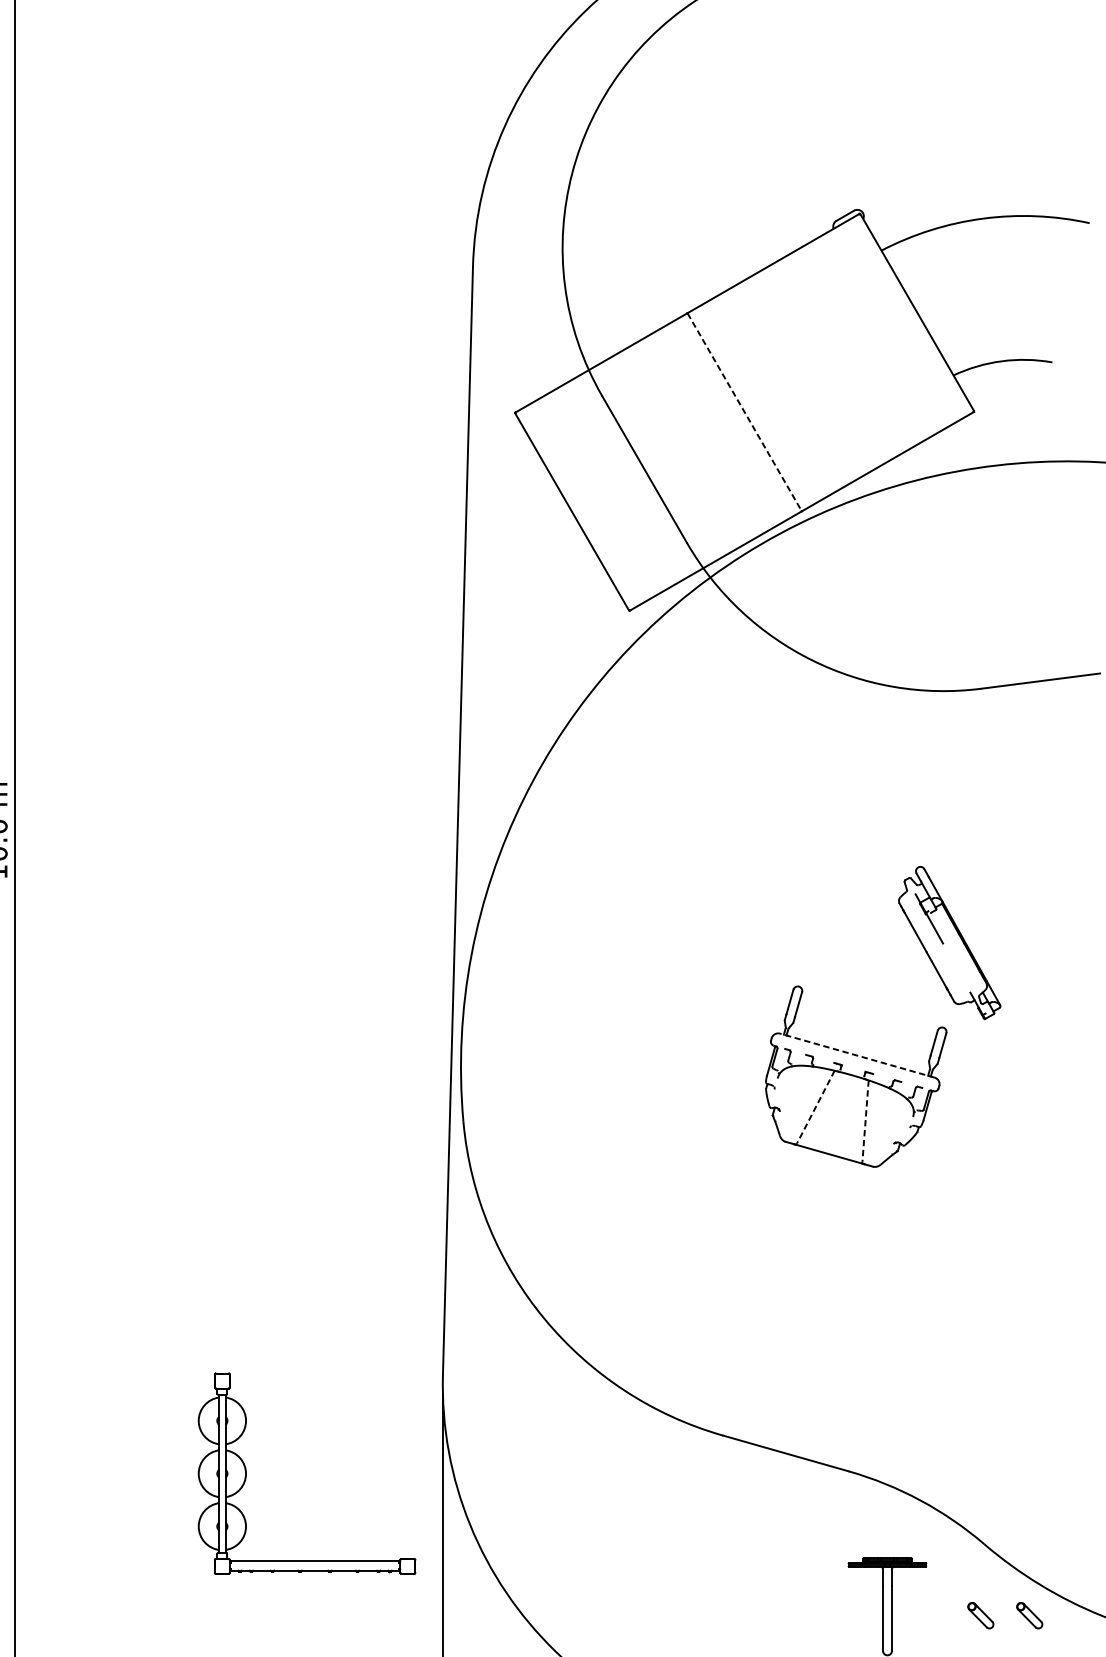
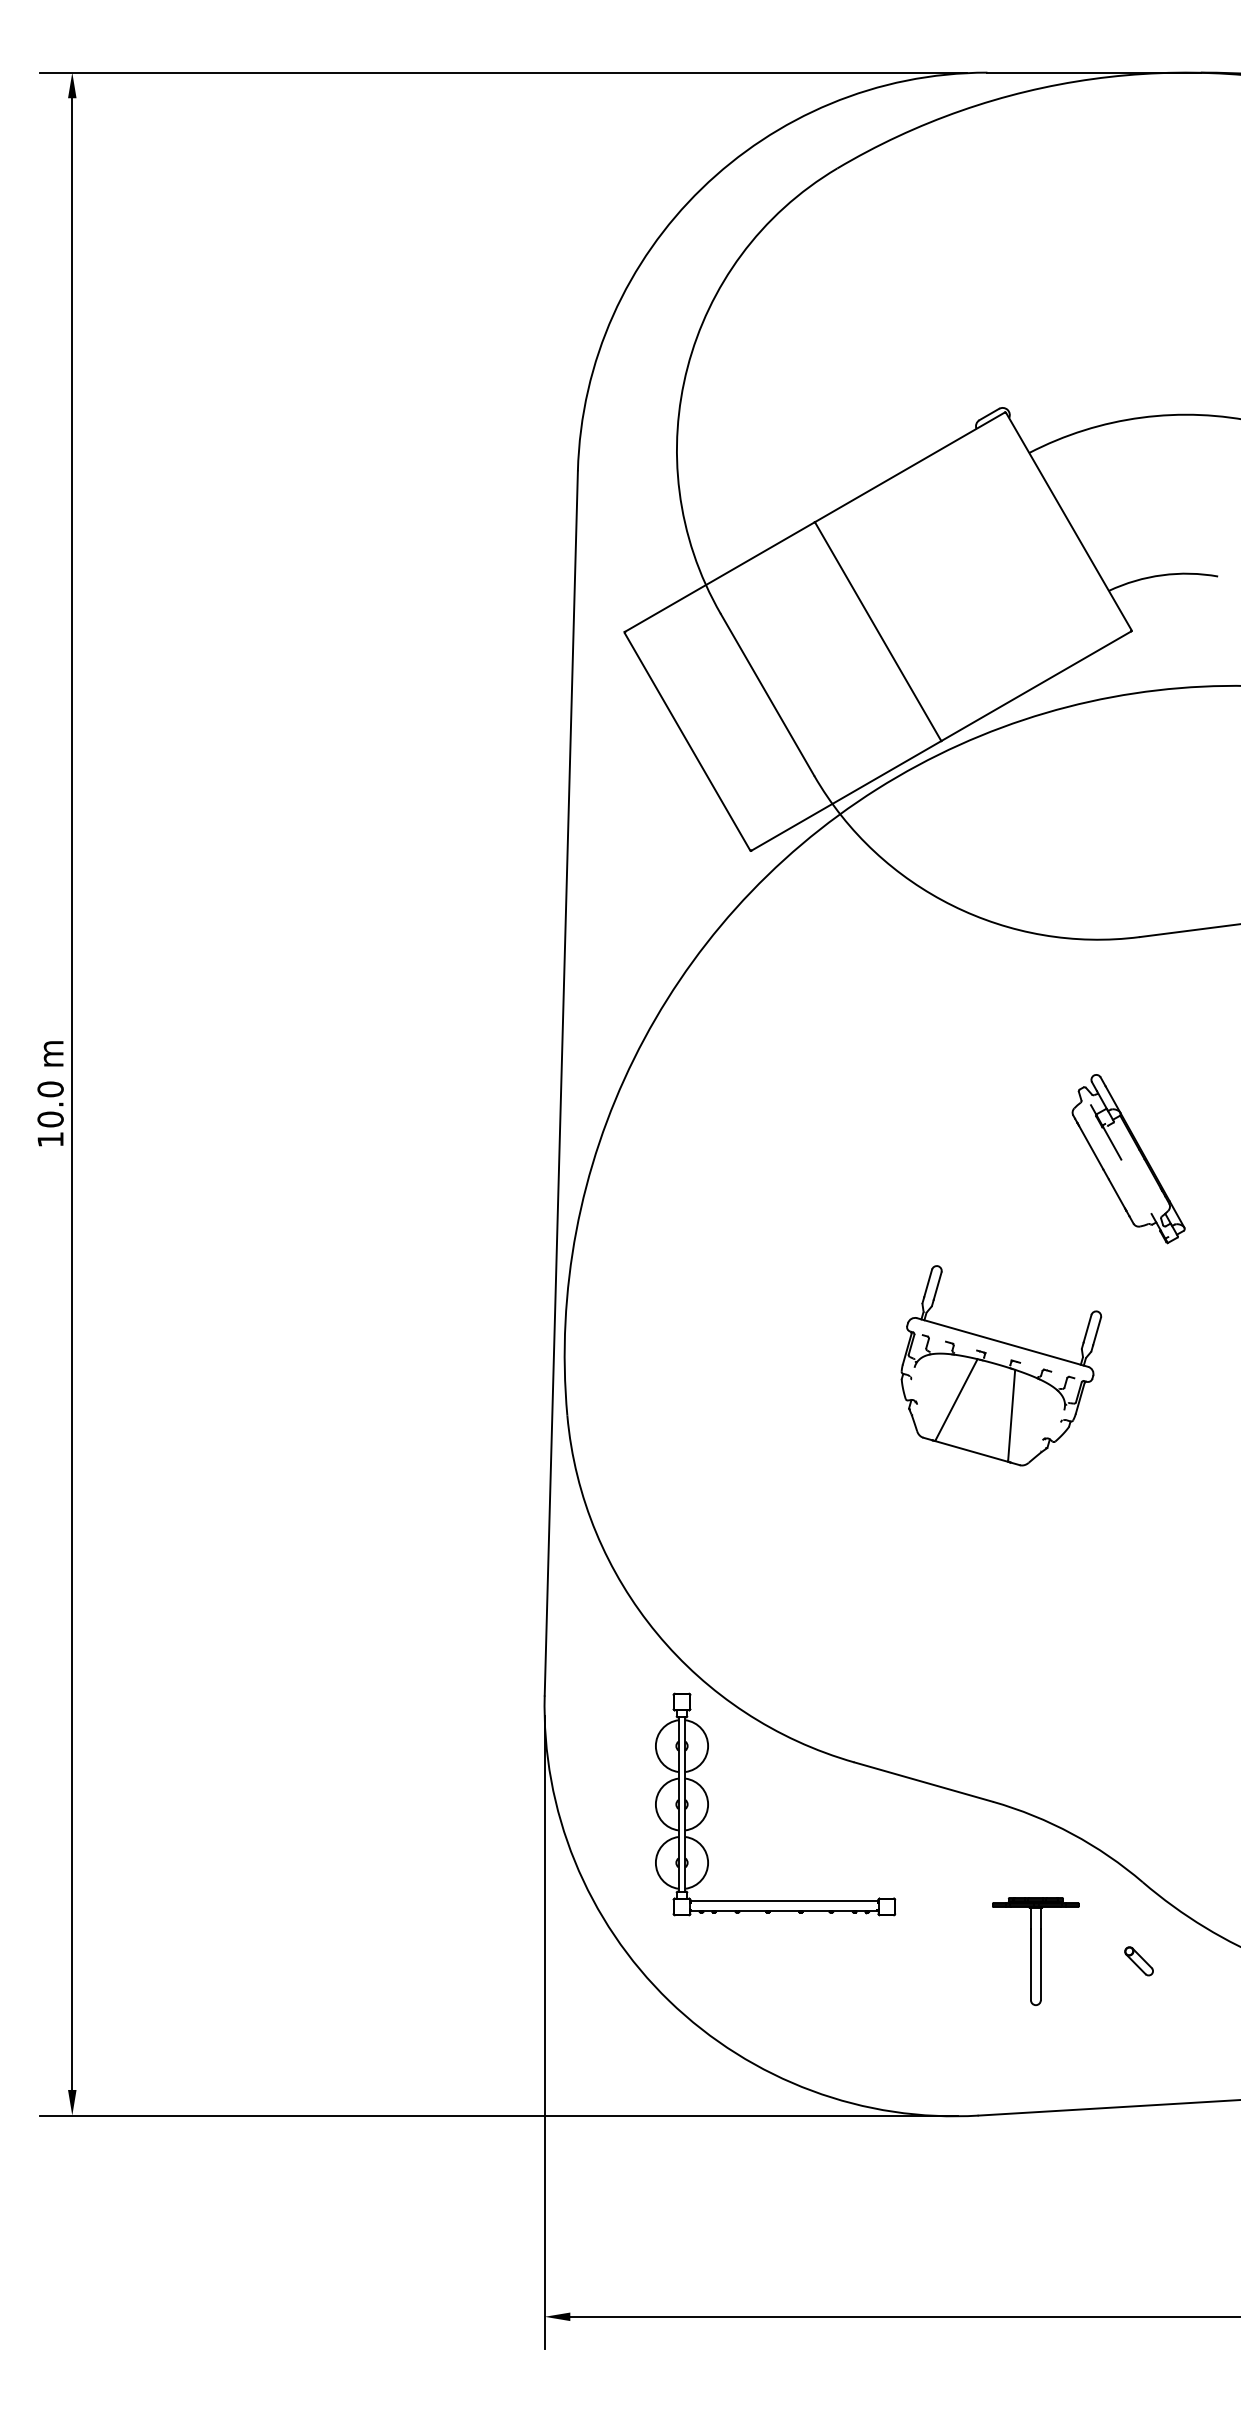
line: (745, 413) -> (878, 632), dashed -> solid
part: (949, 943) -> (1128, 1159), moved
line: (857, 1055) -> (1002, 1342), dashed -> solid
line: (815, 1107) -> (956, 1399), dashed -> solid
line: (865, 1121) -> (1011, 1415), dashed -> solid
part: (246, 1473) -> (708, 1804), moved
part: (1029, 1615) -> (1192, 1961), removed

